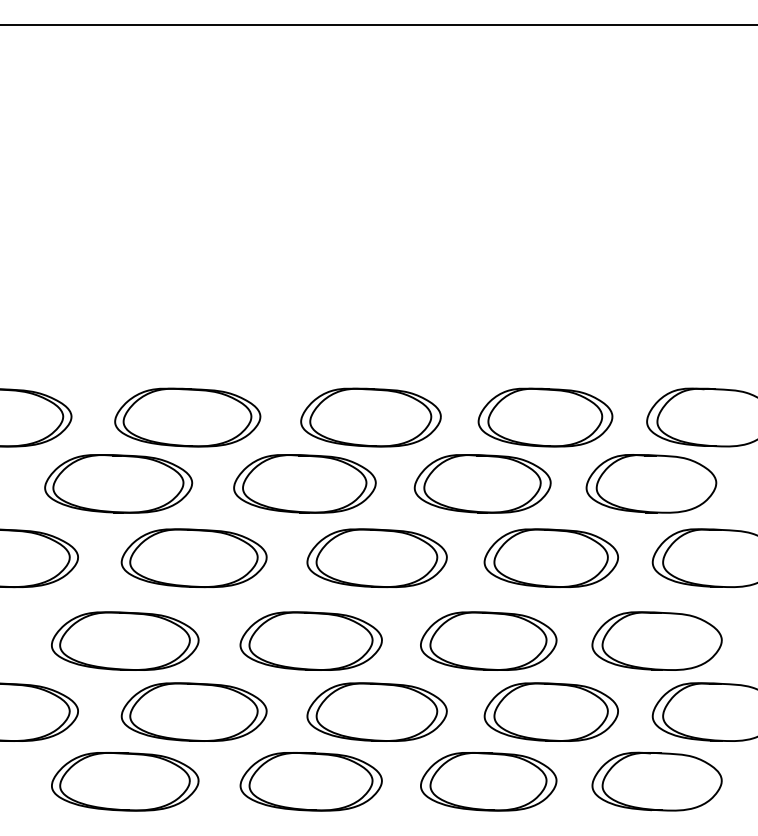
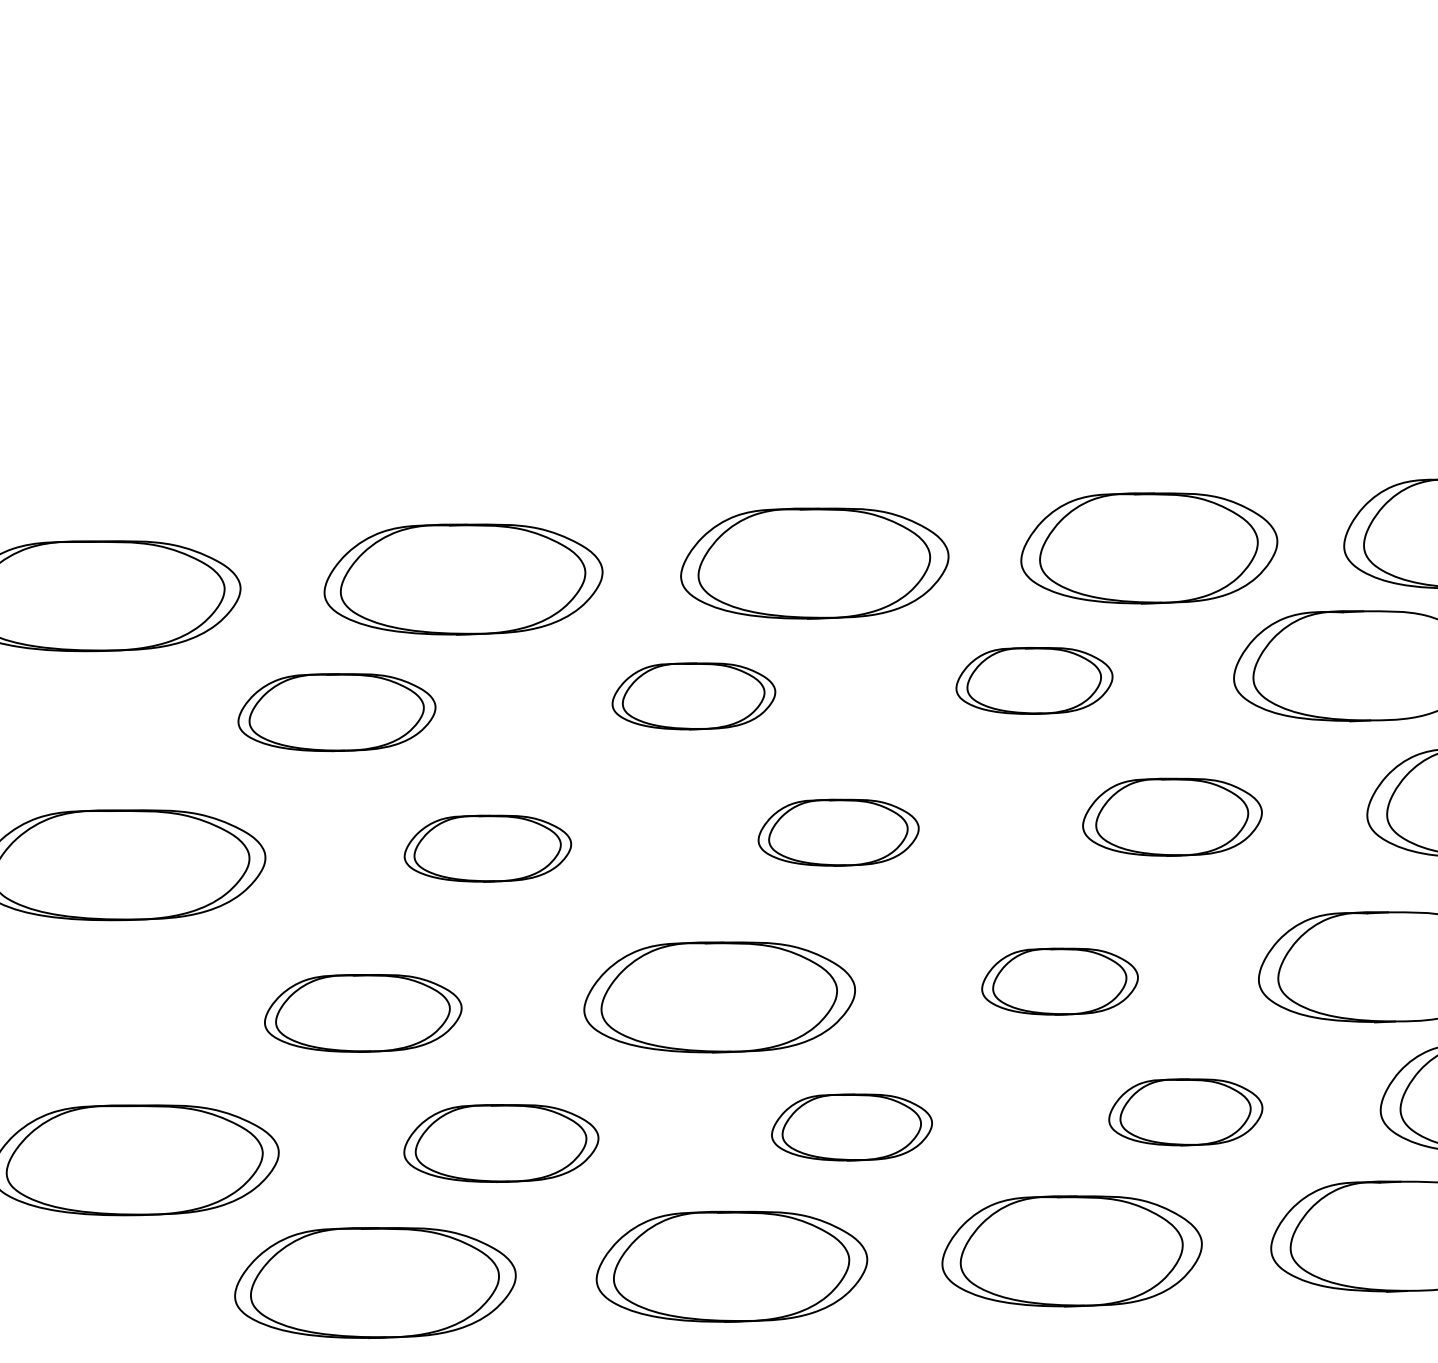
part: (118, 483) -> (336, 711), size x0.7
part: (304, 483) -> (692, 695), size x0.6
part: (482, 483) -> (1034, 679), size x0.6
part: (550, 557) -> (1170, 815), size x0.7
part: (193, 558) -> (486, 848), size x0.6
part: (376, 558) -> (837, 832), size x0.6
part: (125, 640) -> (363, 1011), size x0.7
part: (488, 640) -> (1059, 980), size x0.6
part: (193, 711) -> (499, 1142), size x0.7
part: (376, 711) -> (850, 1126), size x0.6
part: (550, 711) -> (1184, 1111), size x0.6

